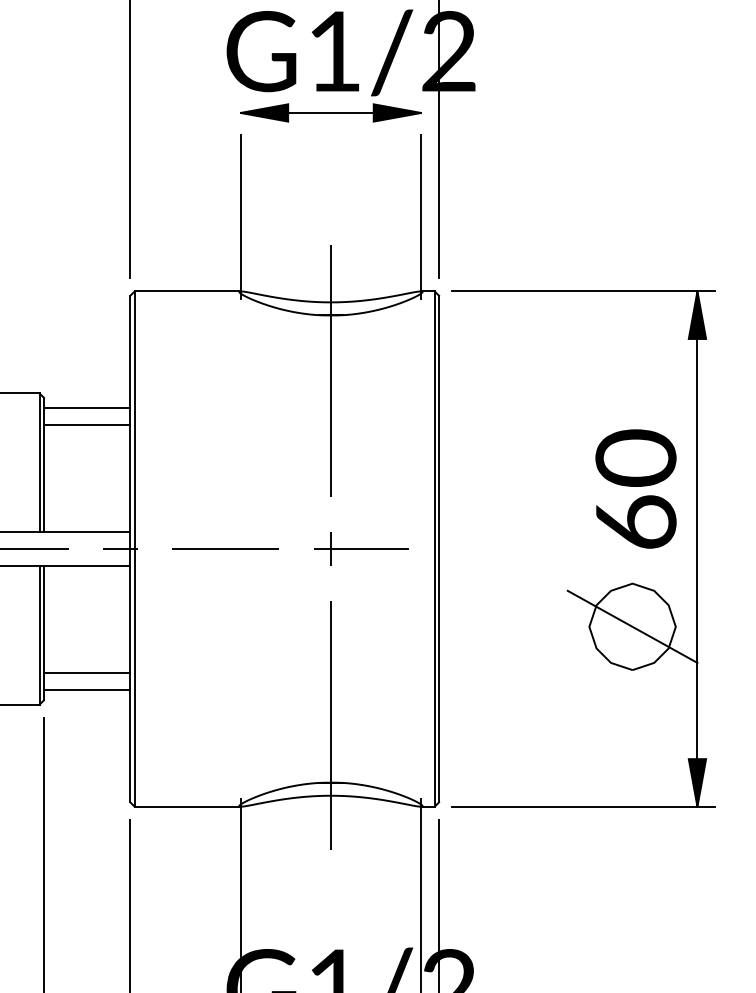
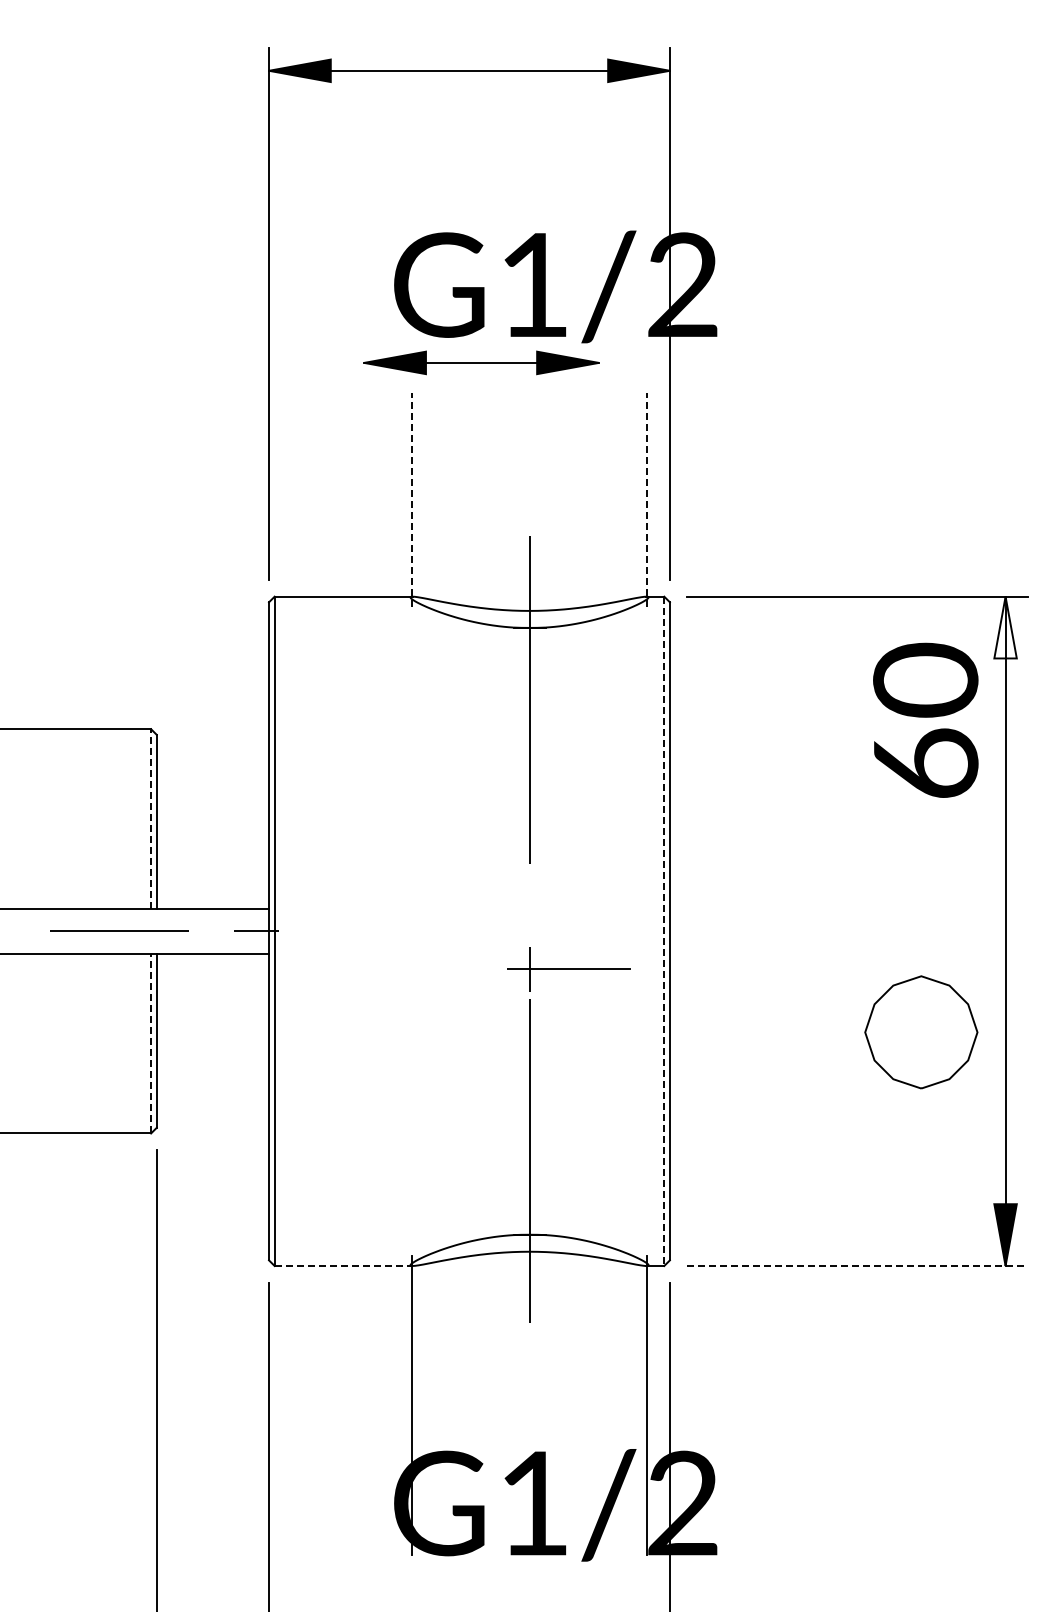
part: (330, 112) -> (481, 362), moved
line: (240, 216) -> (412, 499), solid -> dashed
line: (420, 216) -> (646, 499), solid -> dashed
fill: (697, 315) -> (1005, 627), removed
line: (86, 407) -> (212, 747), removed
line: (86, 425) -> (212, 770), removed
line: (39, 462) -> (151, 819), solid -> dashed
text: (635, 488) -> (925, 719), moved
line: (225, 548) -> (392, 930), removed
part: (360, 549) -> (568, 969), moved
line: (434, 549) -> (664, 931), solid -> dashed
line: (632, 626) -> (921, 1032), removed
line: (39, 635) -> (151, 1043), solid -> dashed
line: (86, 673) -> (212, 1092), removed
line: (86, 690) -> (212, 1115), removed
line: (188, 806) -> (344, 1265), solid -> dashed
line: (583, 806) -> (857, 1265), solid -> dashed

